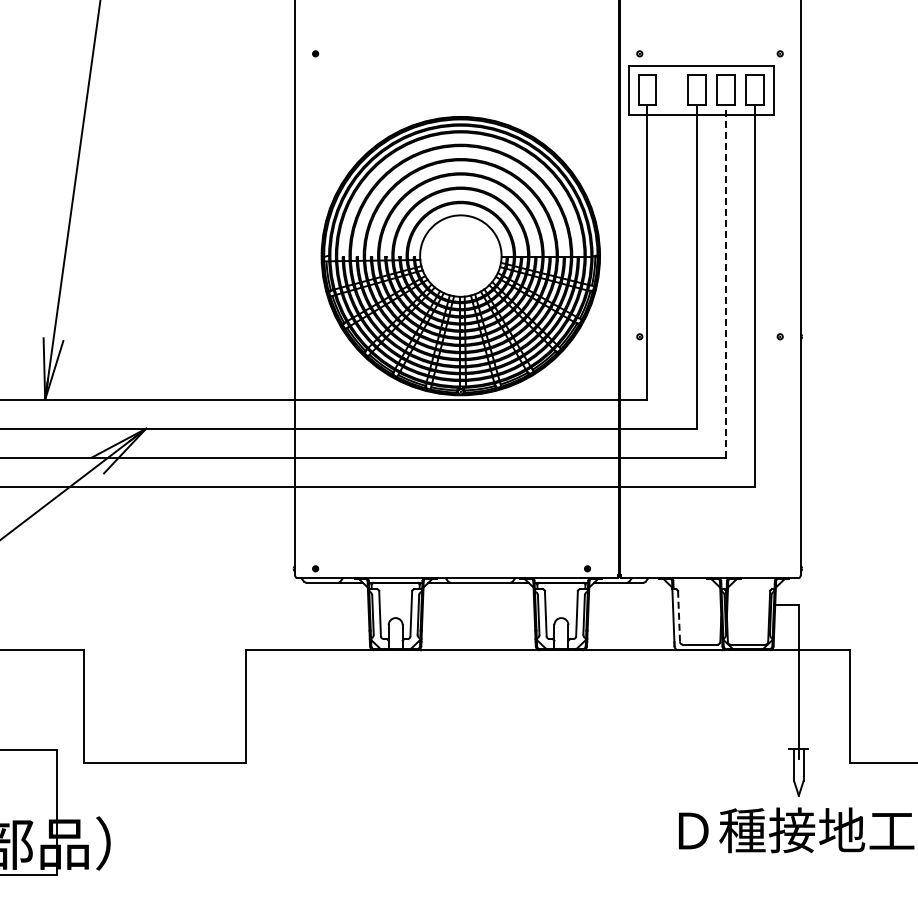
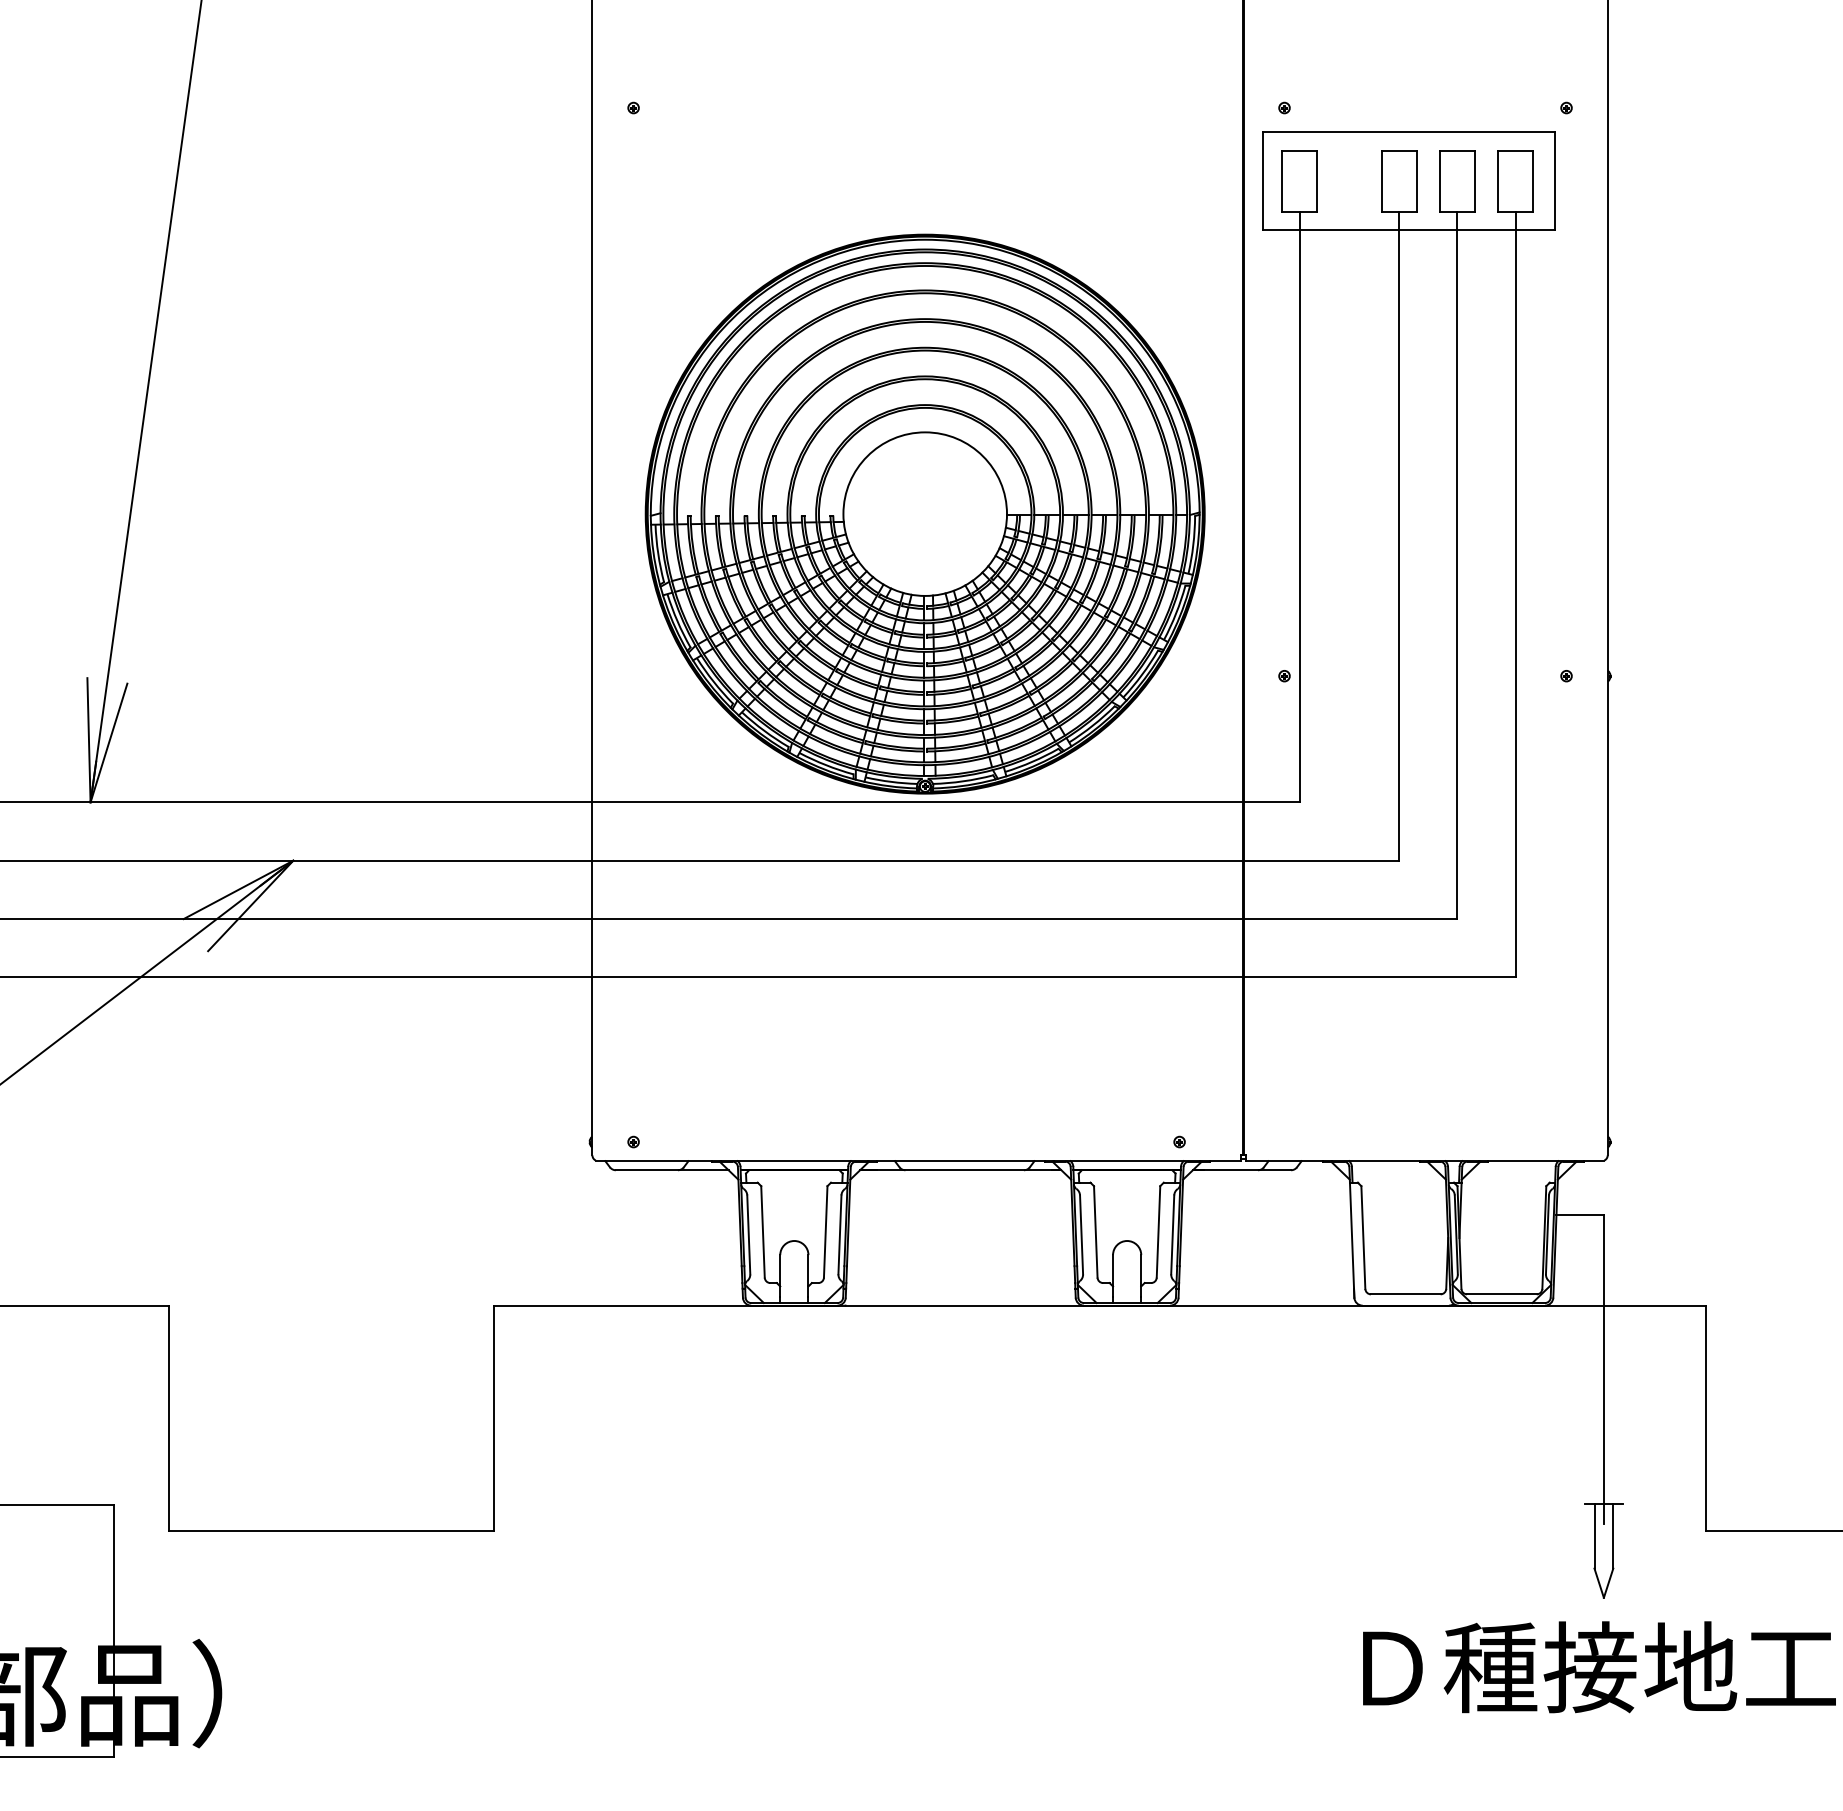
line: (725, 281) -> (1456, 565), dashed -> solid
line: (679, 616) -> (1364, 1237), dashed -> solid

